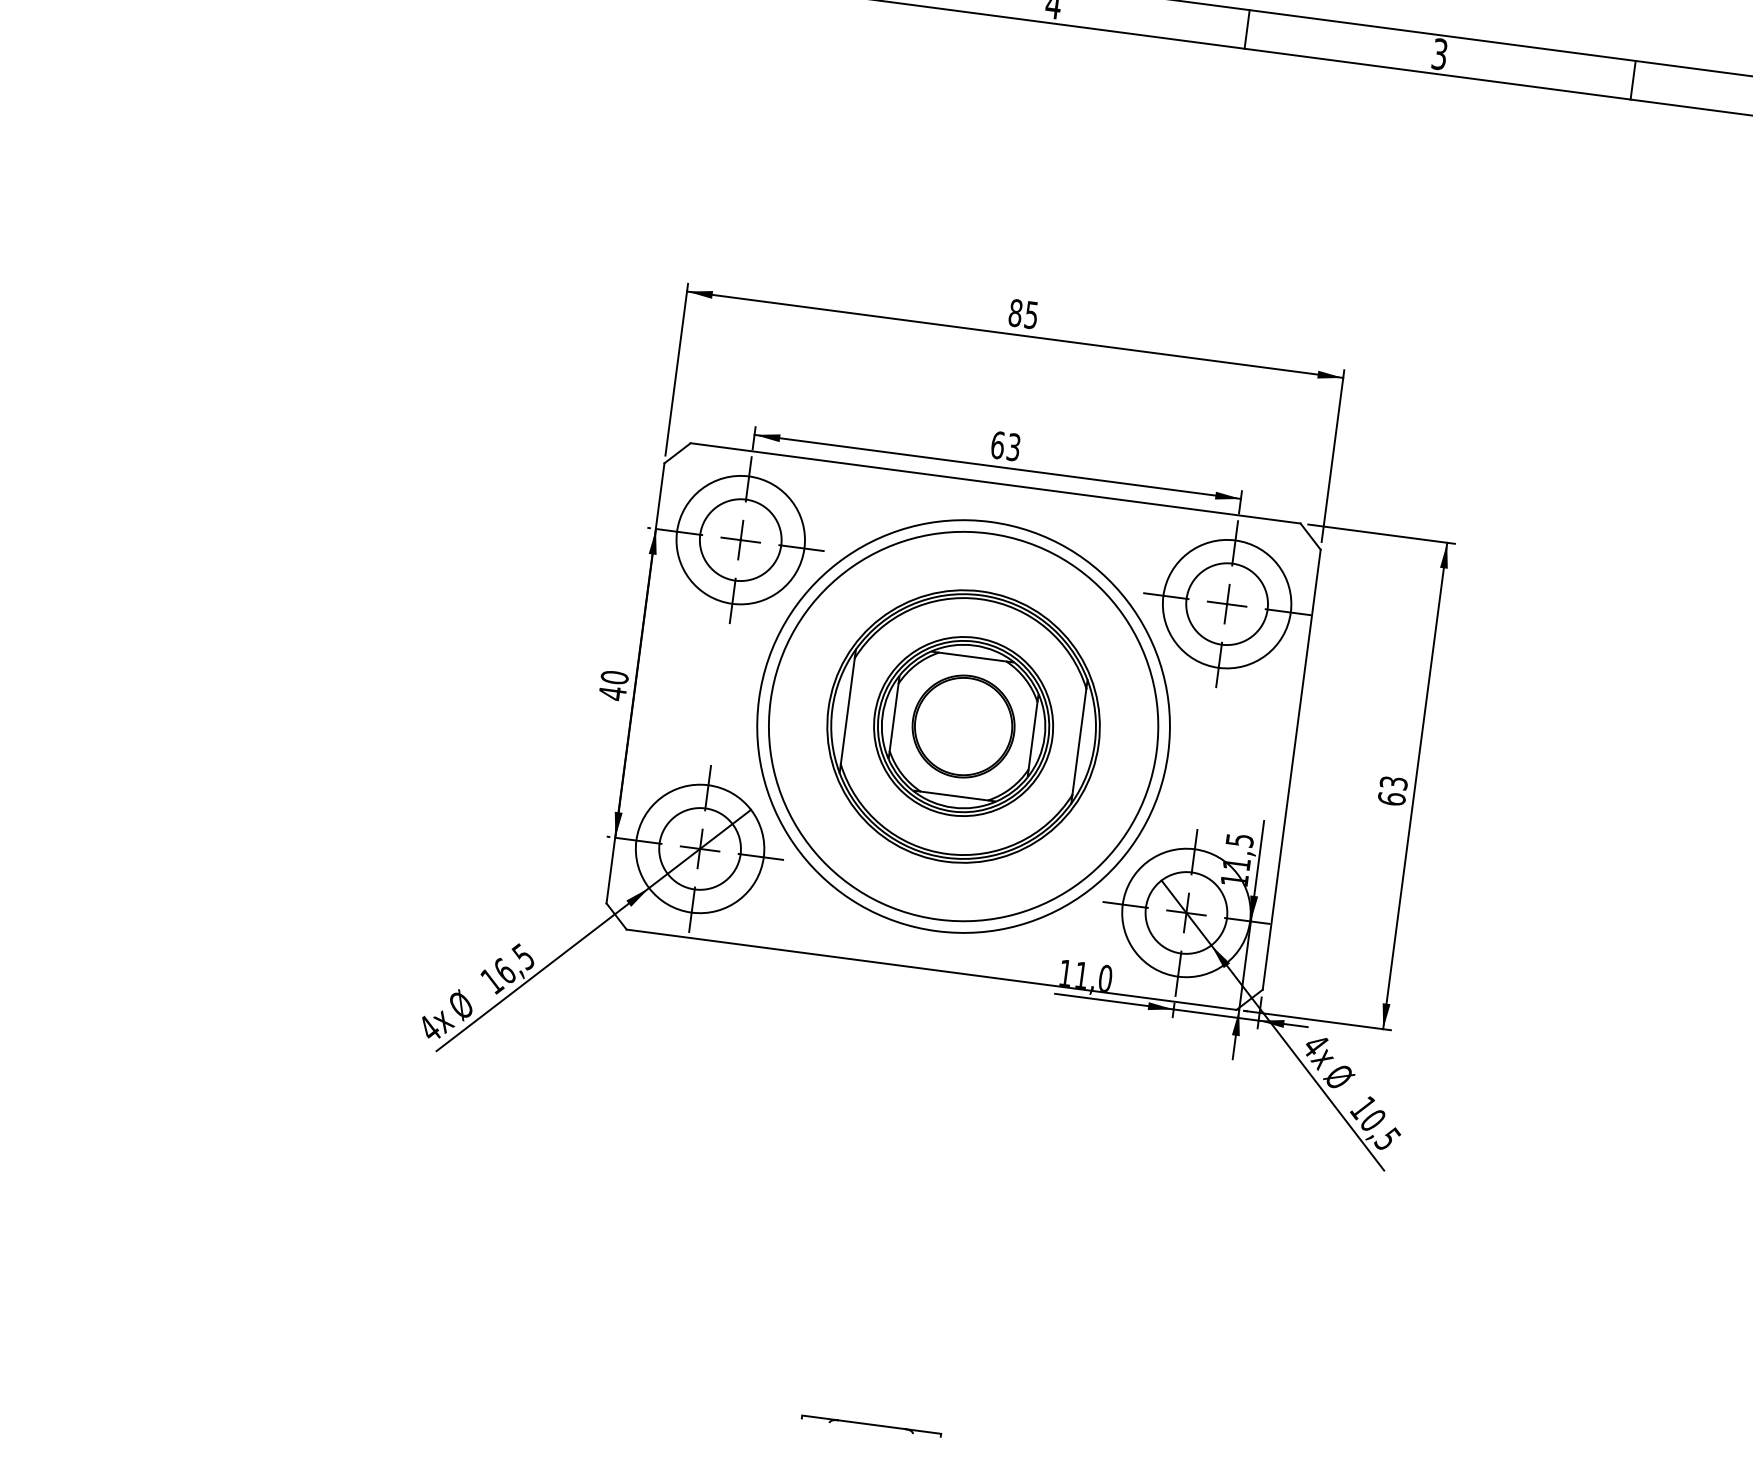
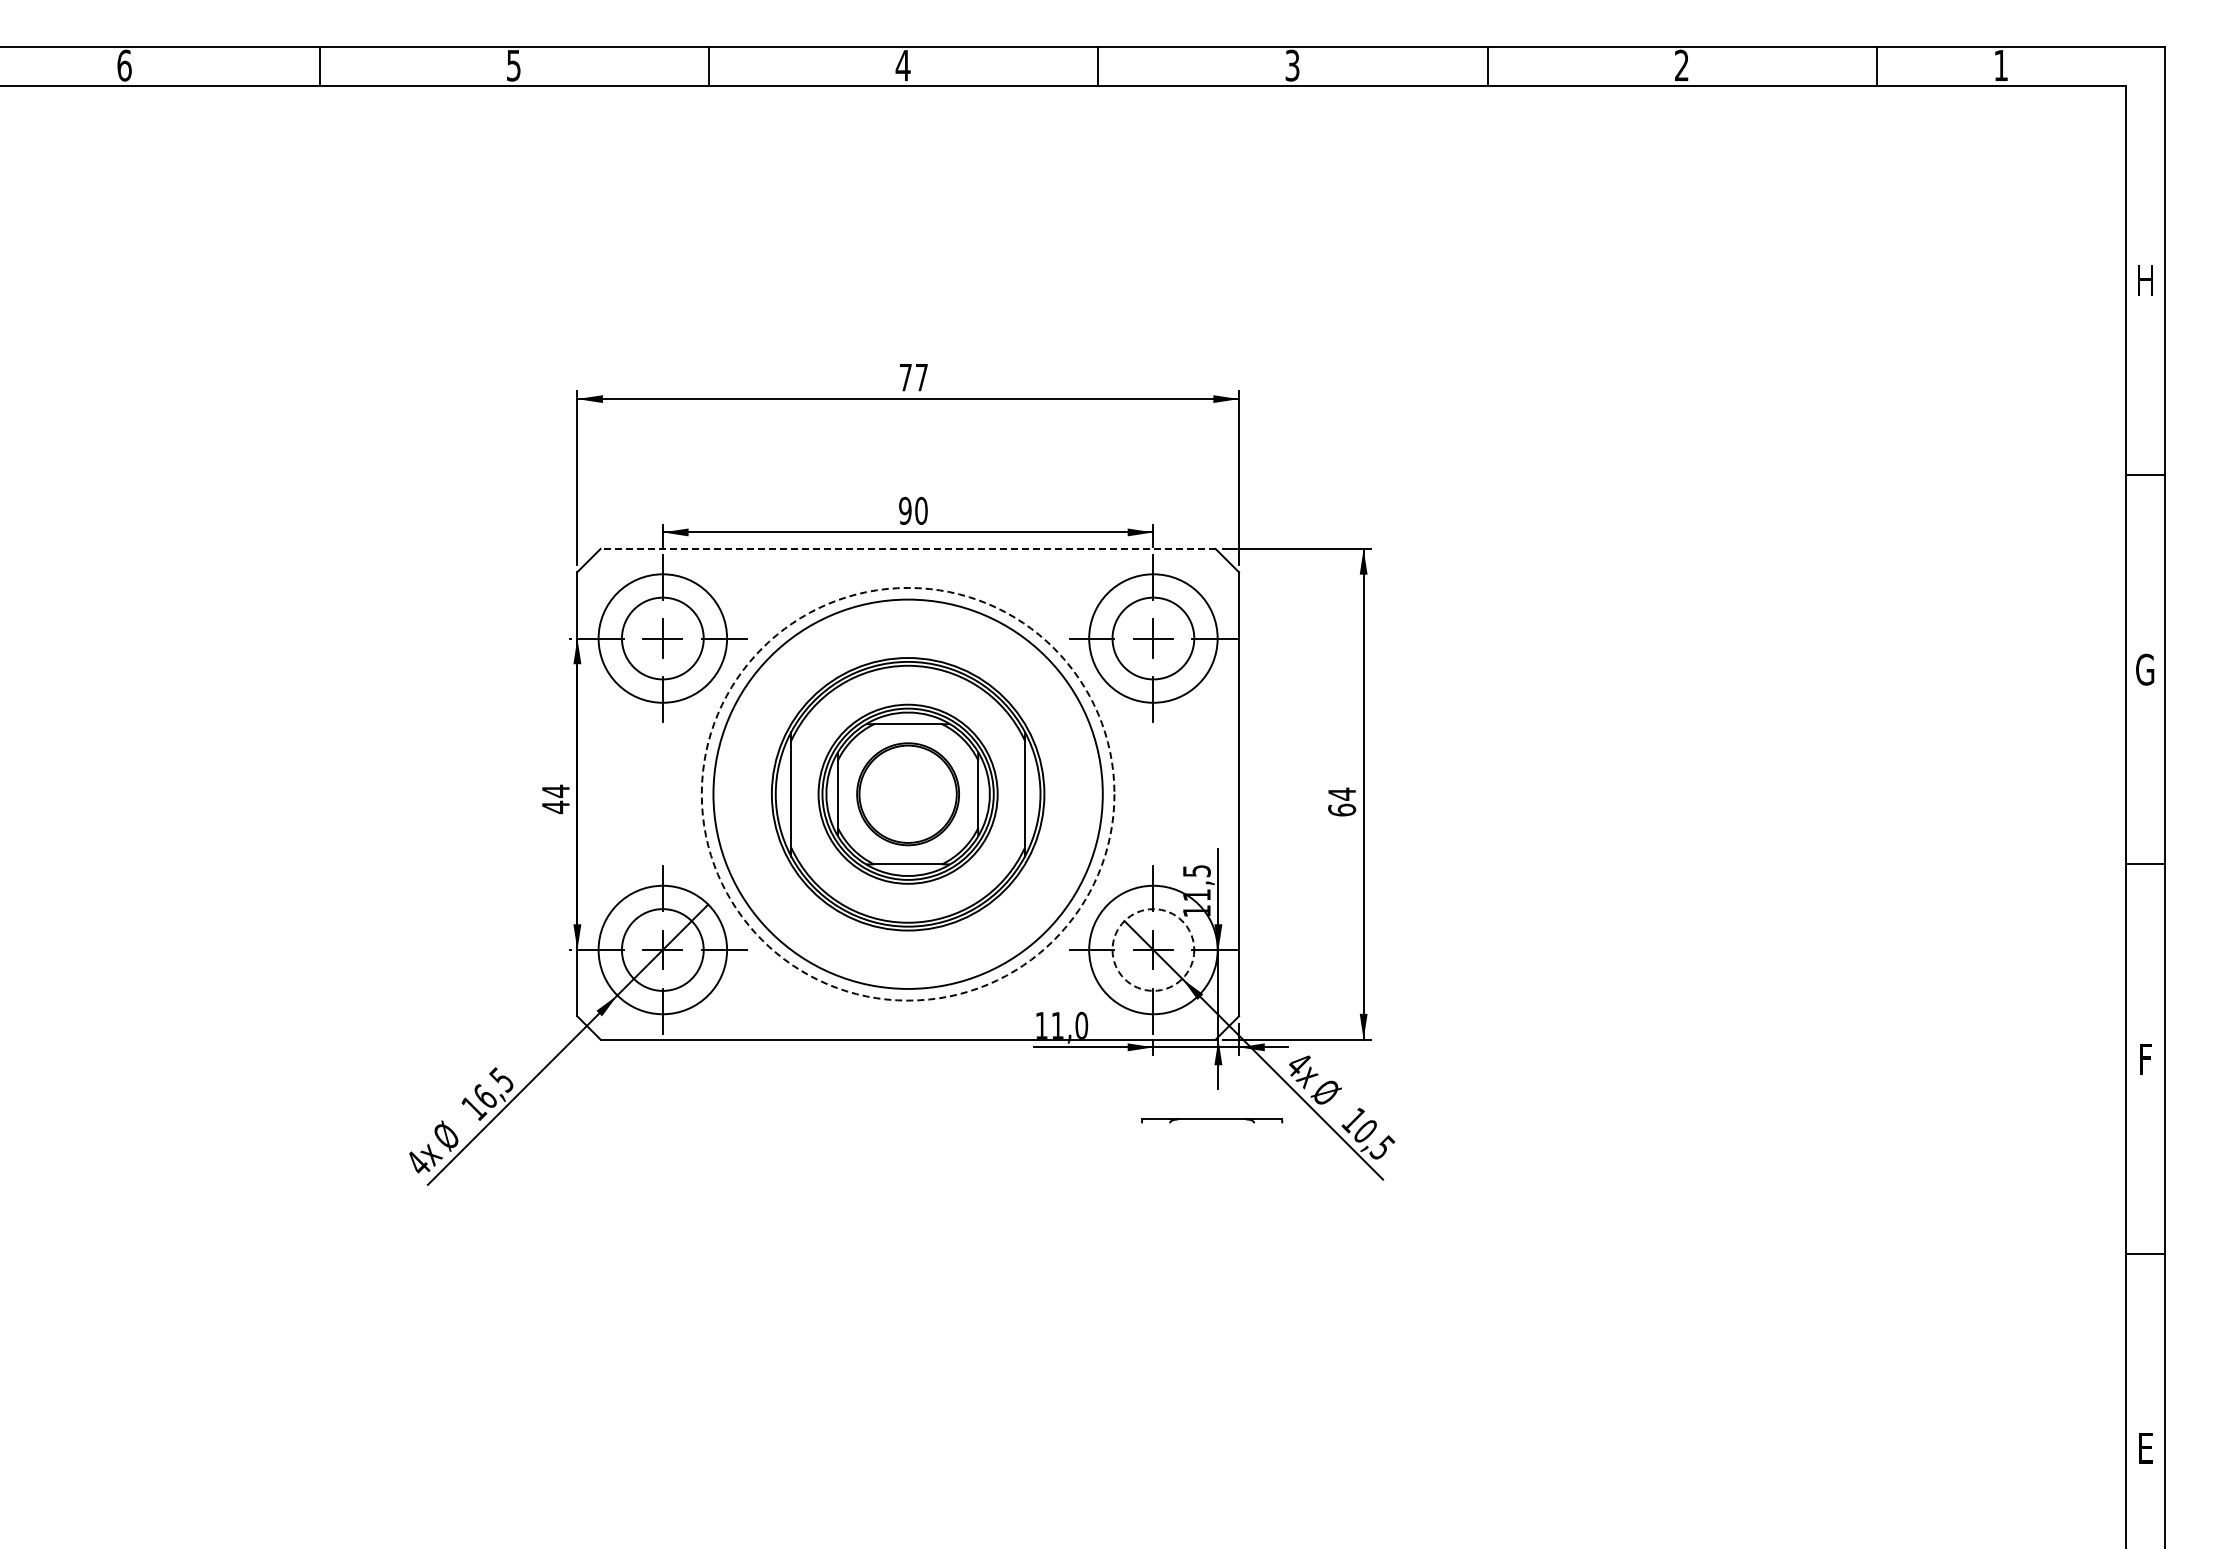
text: (1023, 314) -> (913, 377), 85 -> 77
text: (1005, 445) -> (913, 510), 63 -> 90
line: (995, 483) -> (908, 549), solid -> dashed
text: (614, 676) -> (555, 790), 40 -> 44
circle: (963, 725) -> (907, 793), solid -> dashed
text: (1394, 782) -> (1342, 793), 63 -> 64
circle: (1186, 912) -> (1153, 949), solid -> dashed
part: (871, 1425) -> (1212, 1120), moved

